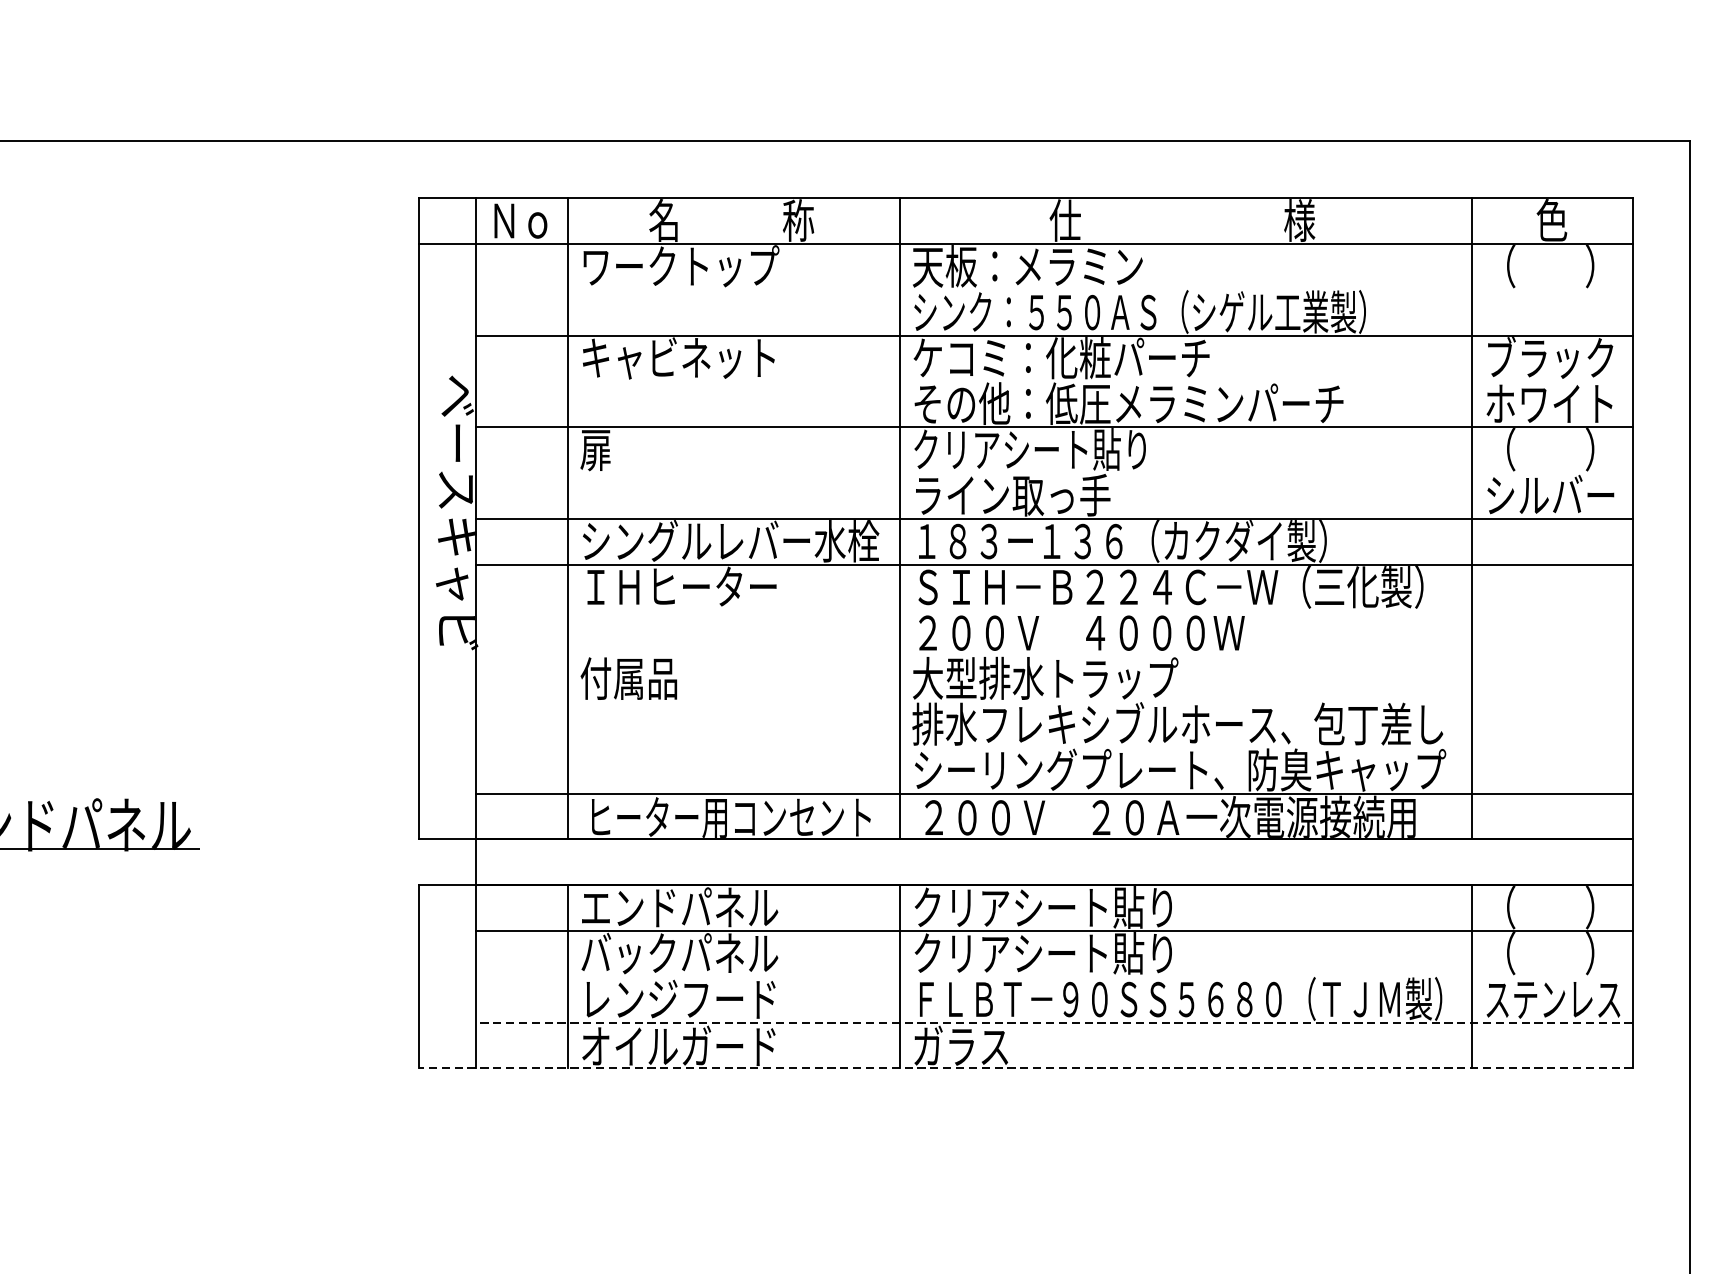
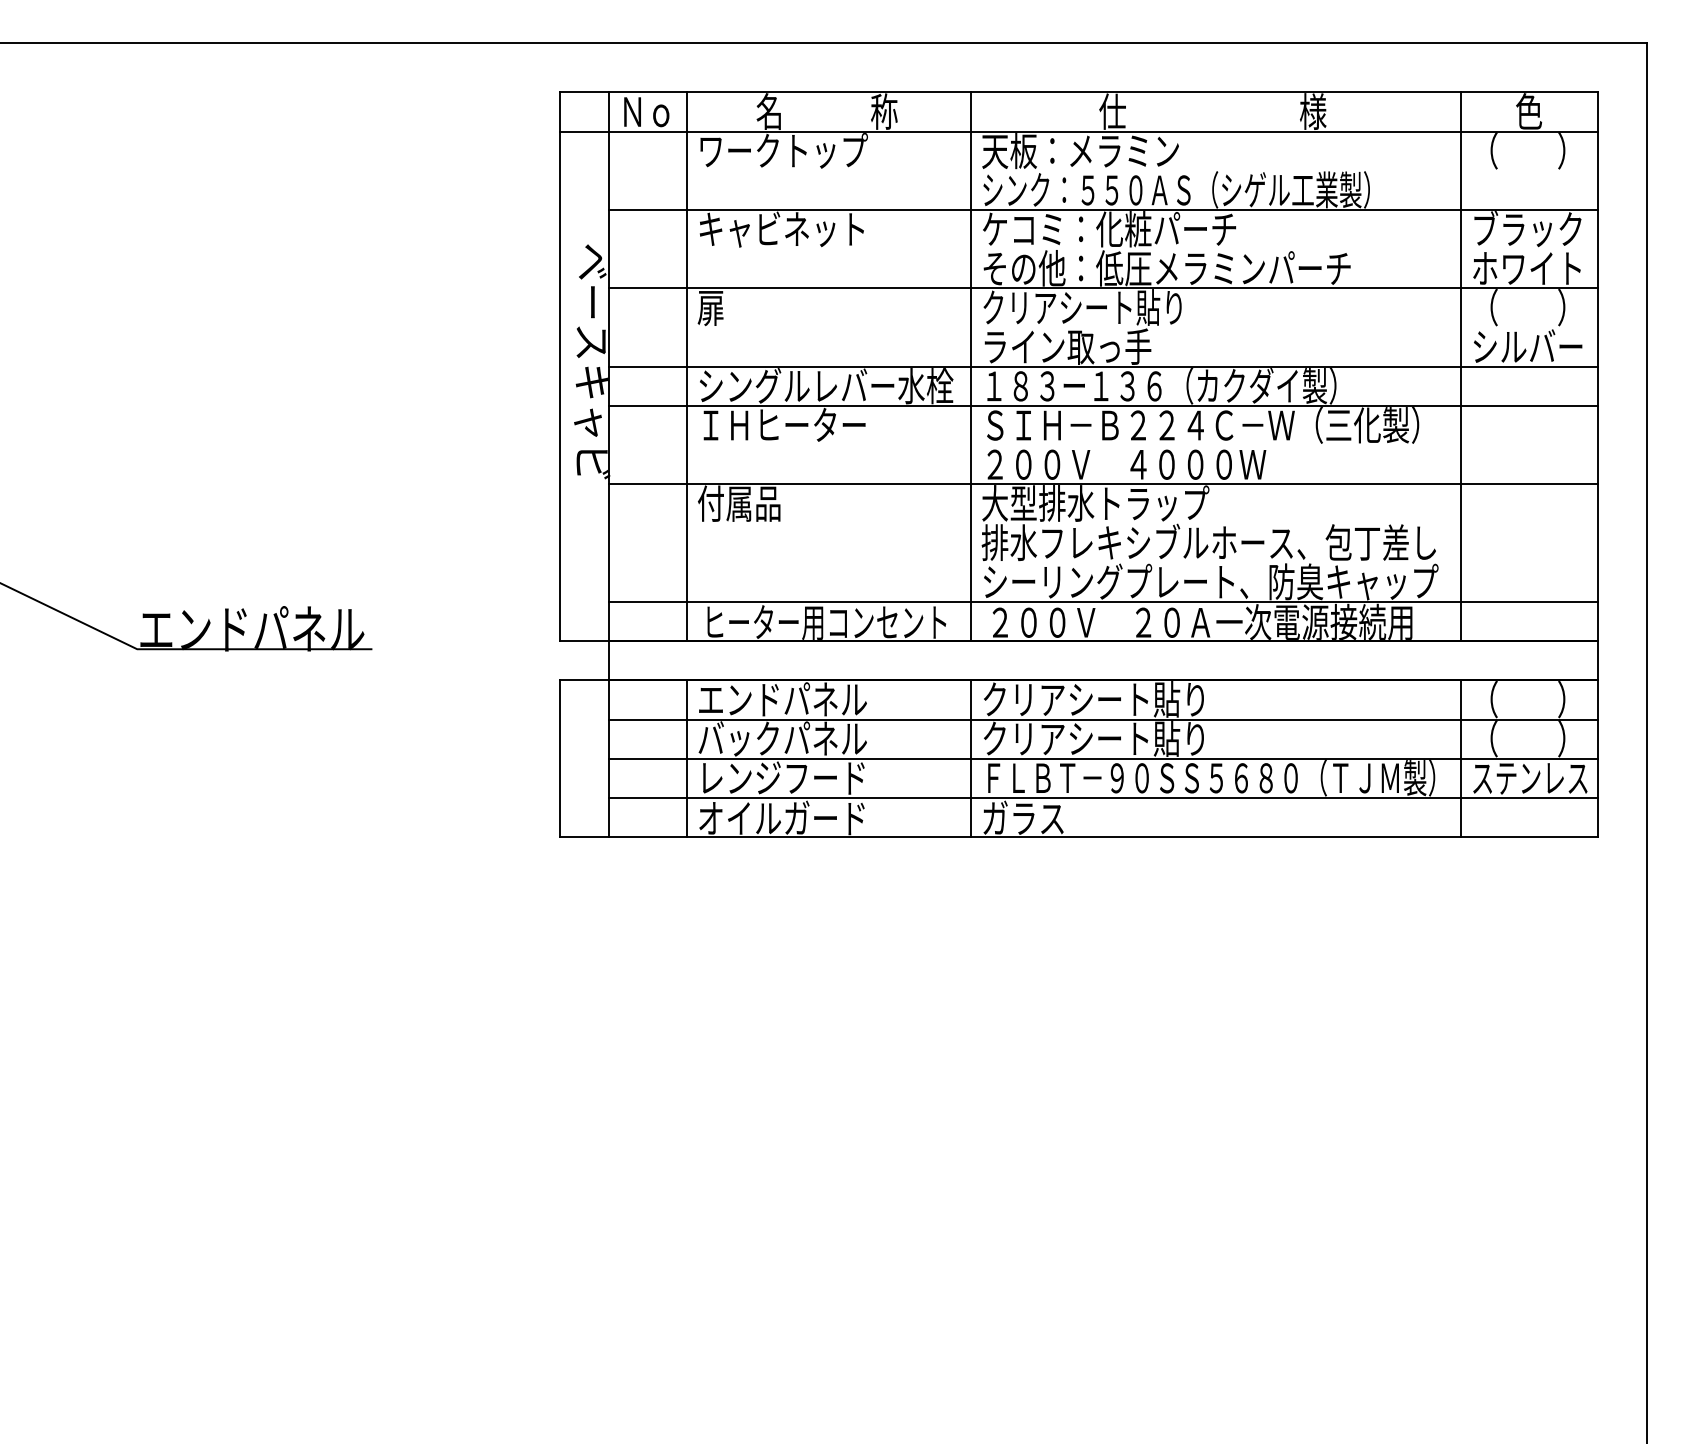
line: (1054, 656) -> (1103, 484), added
line: (1054, 976) -> (1103, 758), added
line: (1054, 1022) -> (1103, 797), dashed -> solid
line: (1025, 1068) -> (1078, 837), dashed -> solid

